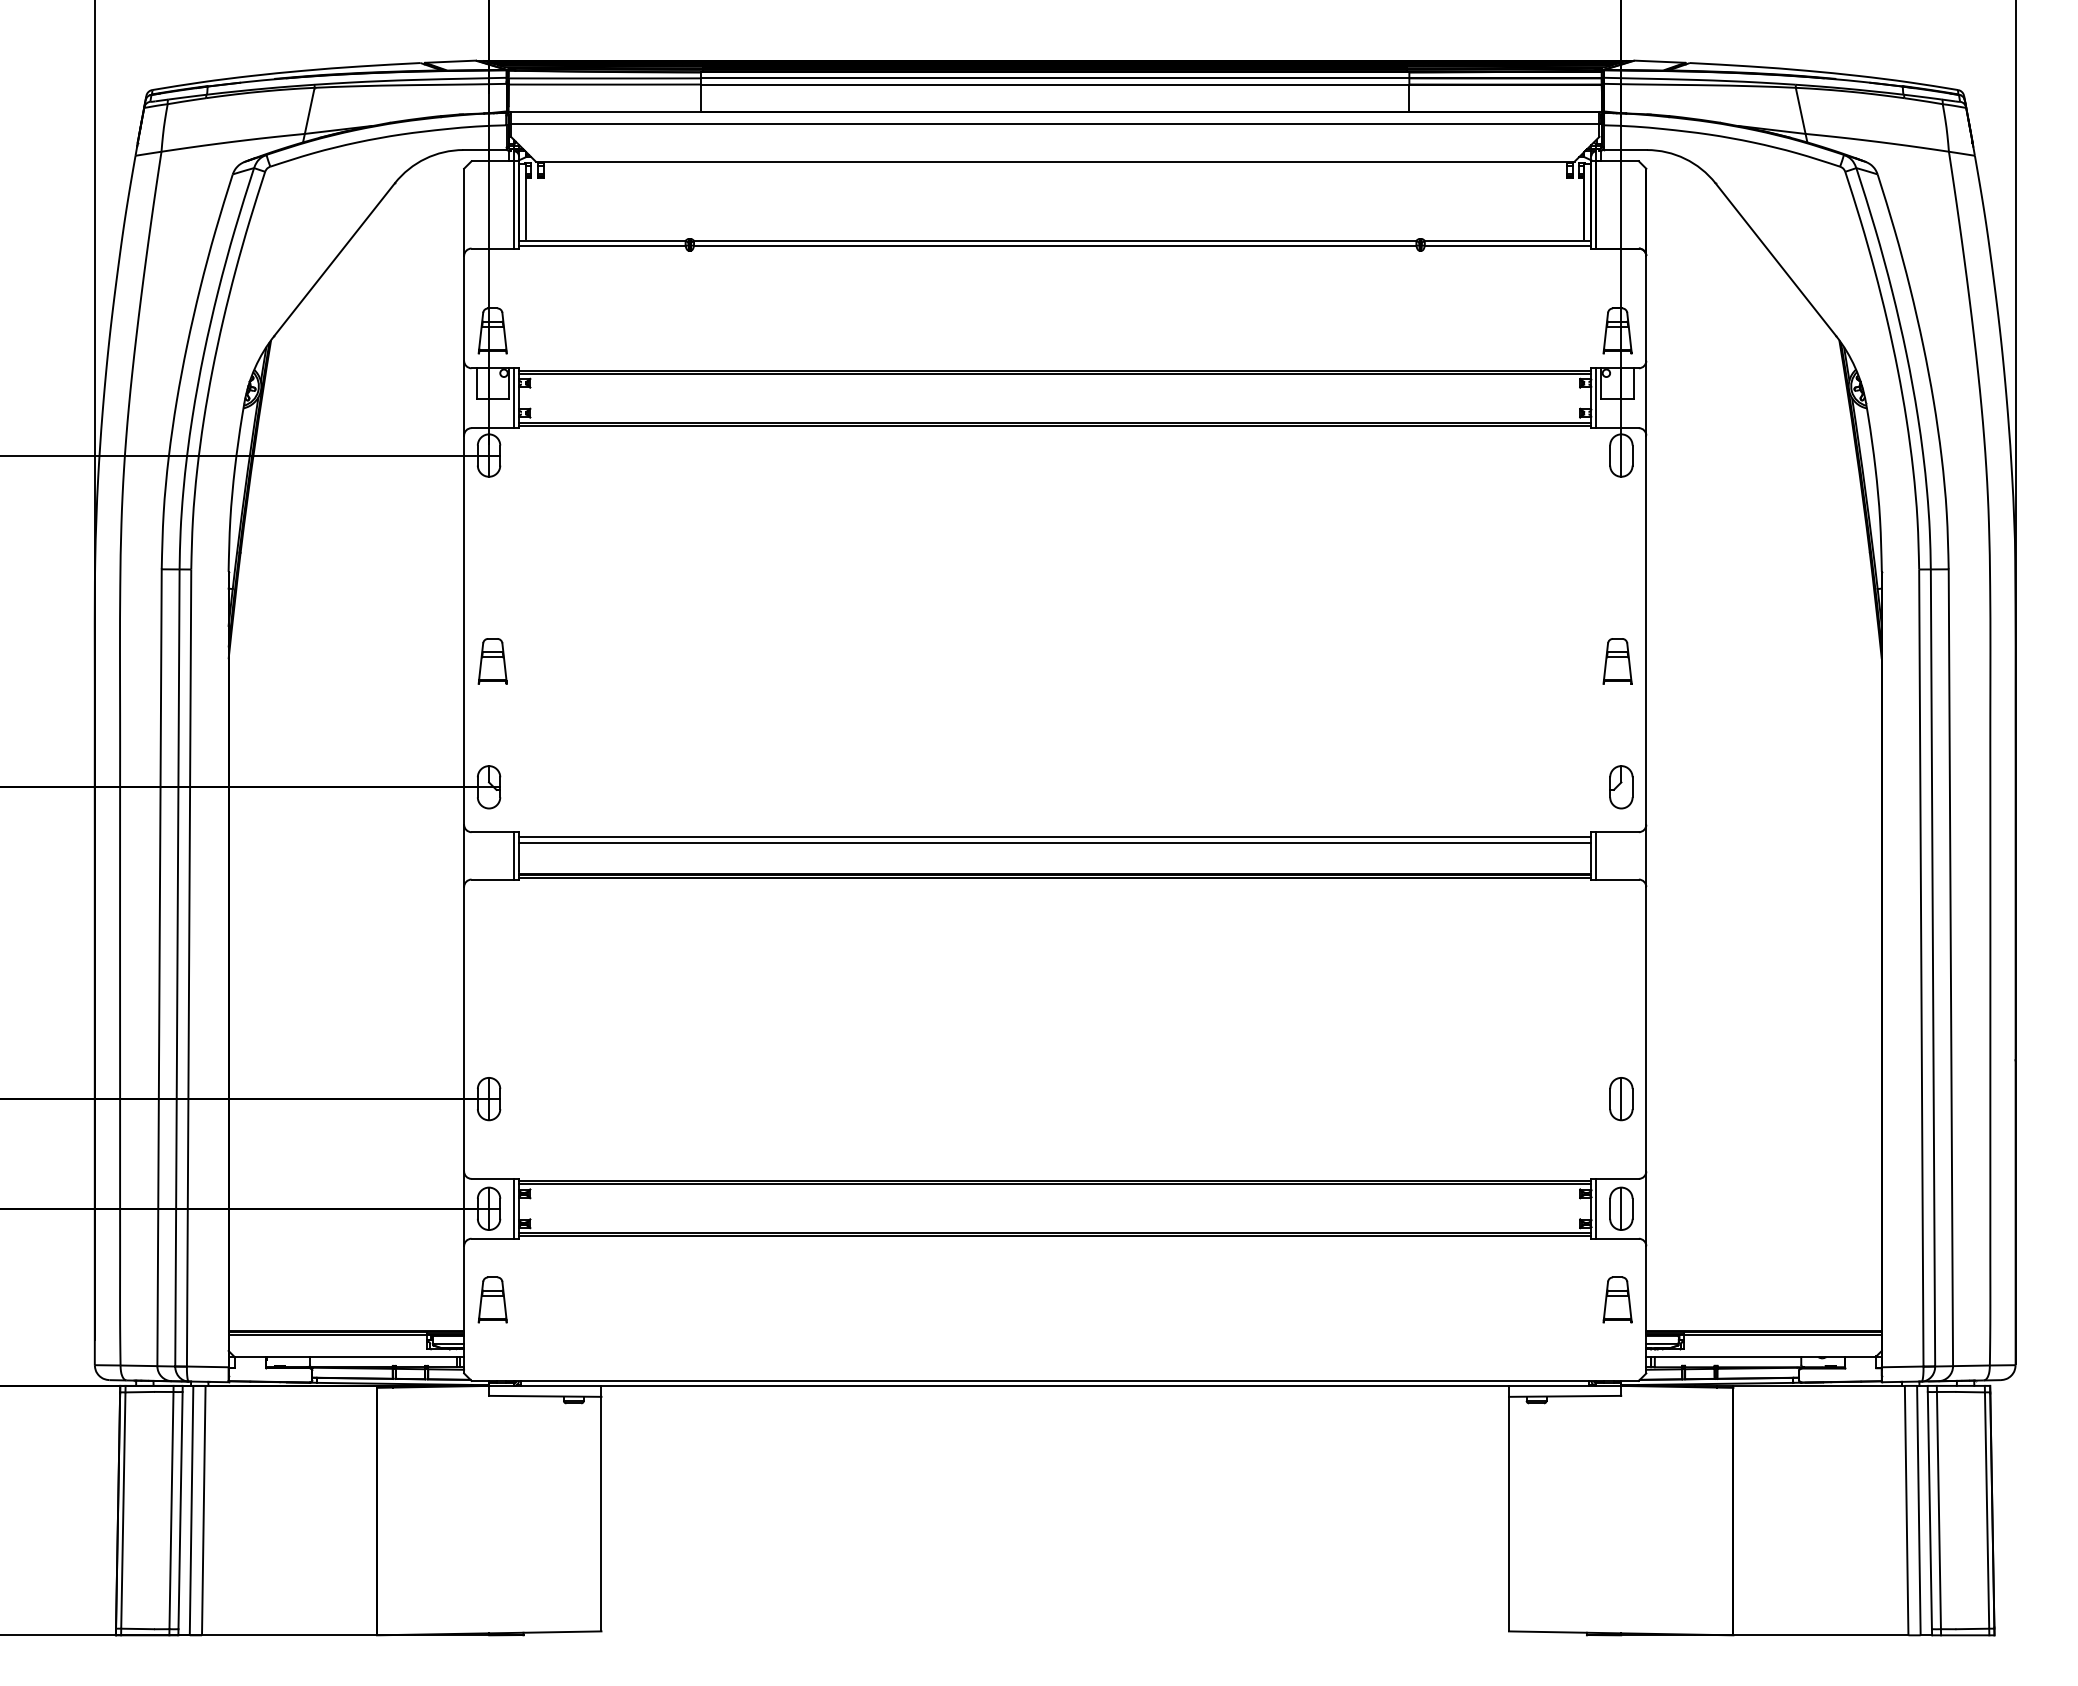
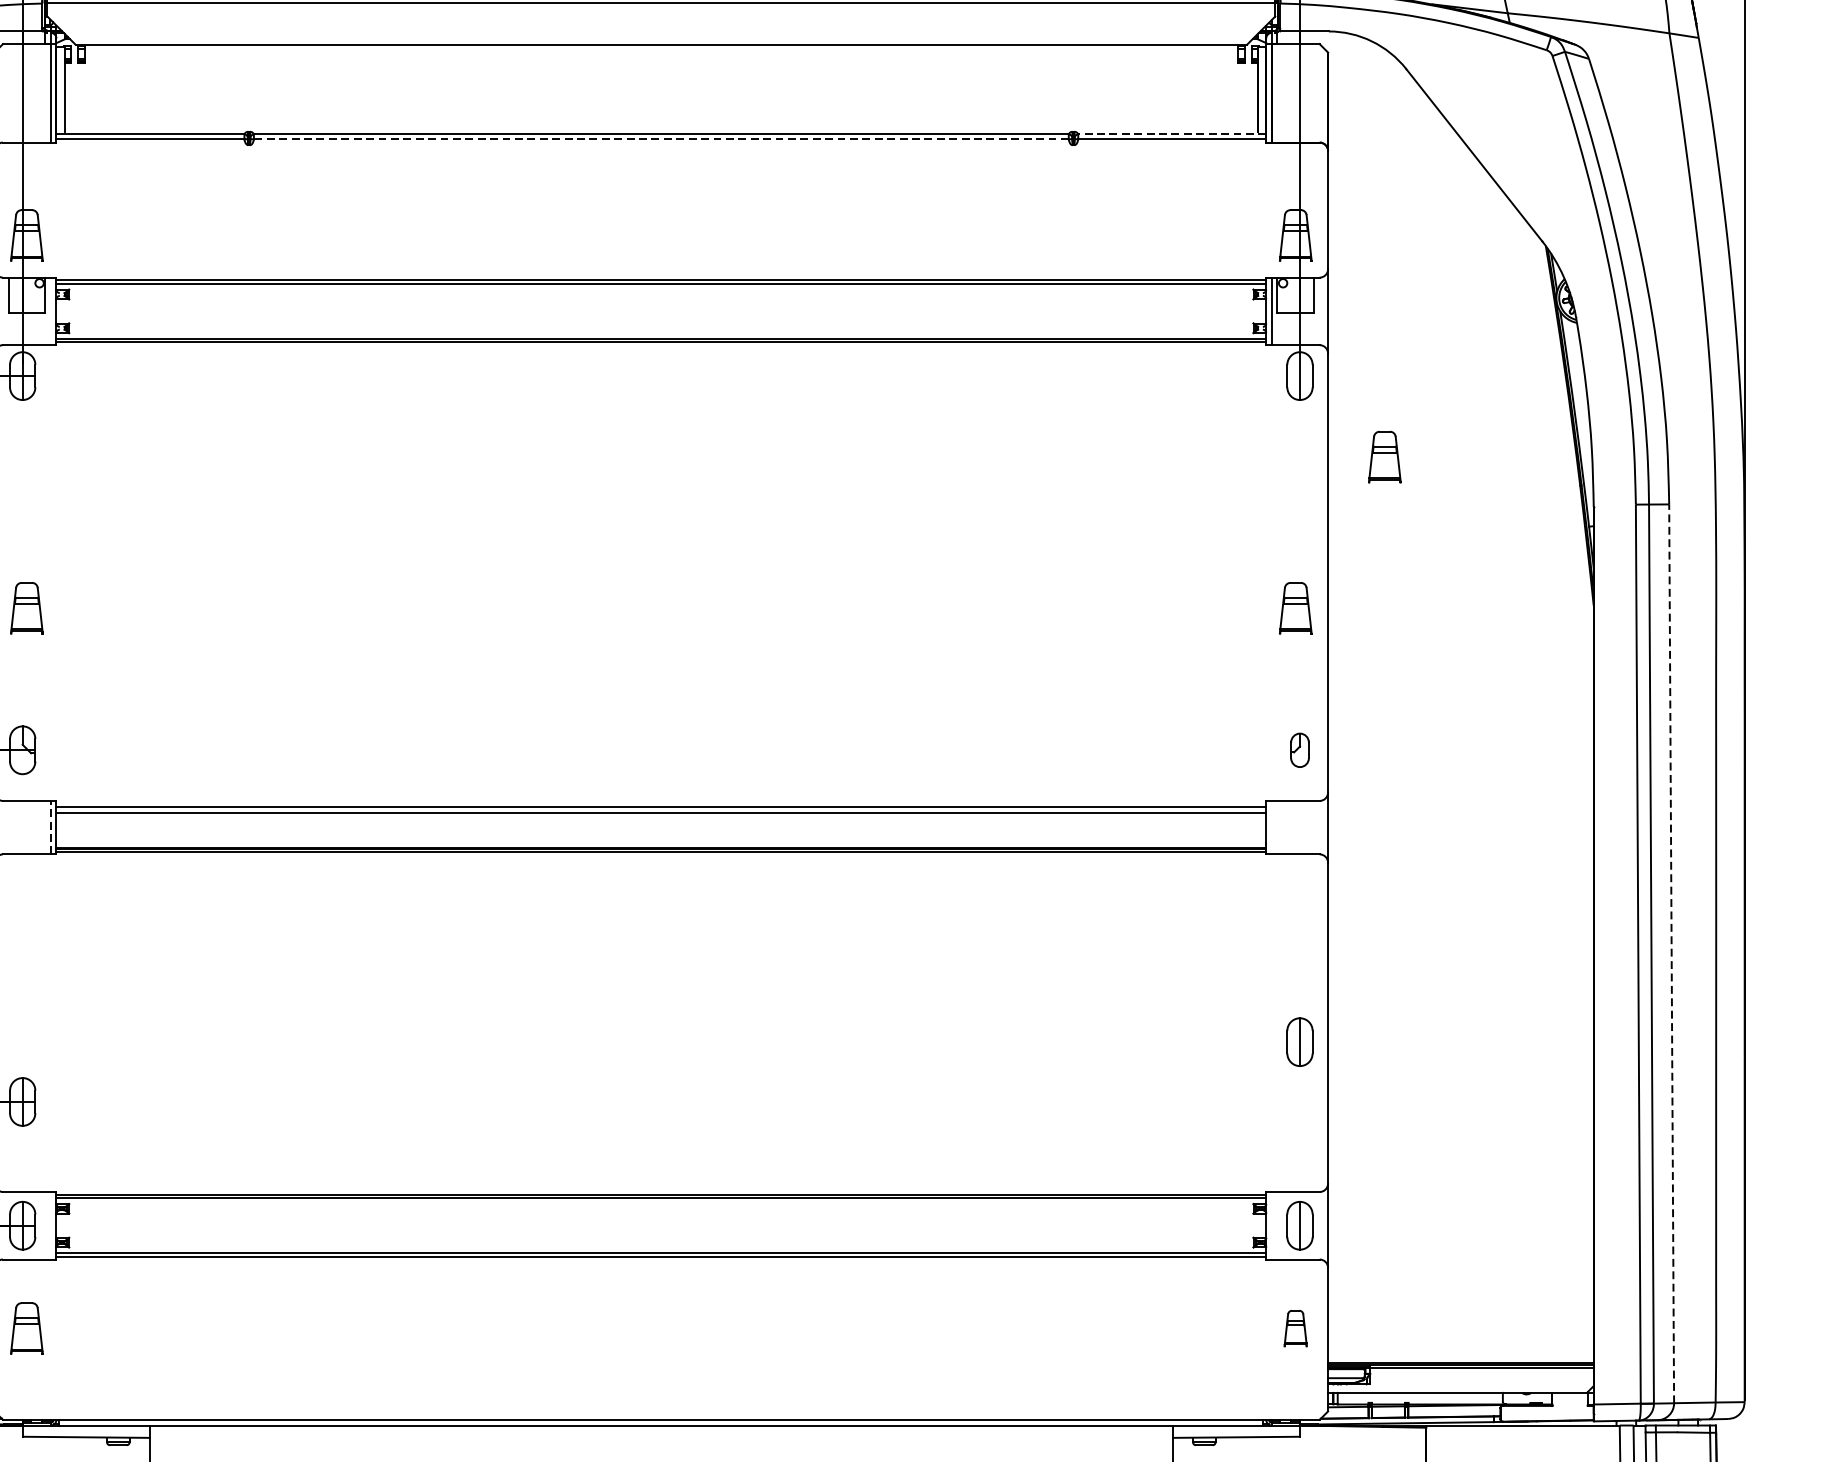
line: (1507, 241) -> (1171, 134), solid -> dashed
line: (1054, 245) -> (660, 139), solid -> dashed
line: (513, 398) -> (50, 311), removed
part: (1696, 527) -> (1384, 457), added
part: (1621, 787) -> (1300, 750), size x0.7
line: (513, 855) -> (50, 827), solid -> dashed
line: (1596, 855) -> (1271, 827), removed
line: (1950, 967) -> (1671, 953), solid -> dashed
part: (1621, 1099) -> (1300, 1042), moved
line: (513, 1208) -> (50, 1225), removed
line: (1596, 1208) -> (1271, 1225), removed
part: (1617, 1299) -> (1295, 1328), size x0.7

